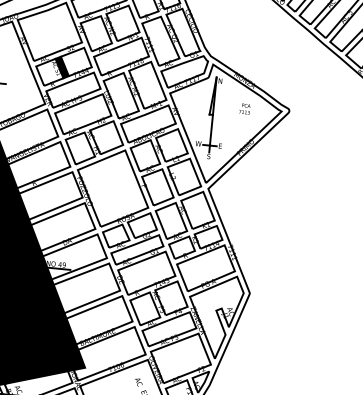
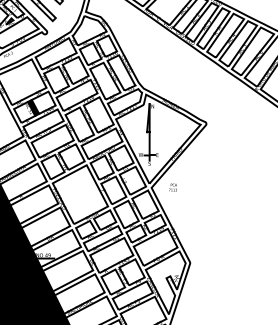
text: (244, 108) -> (172, 187), moved

